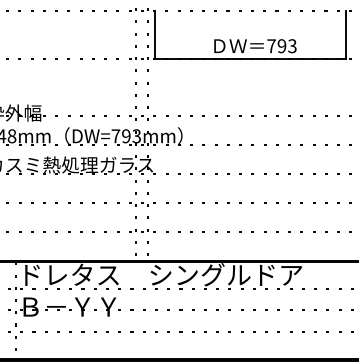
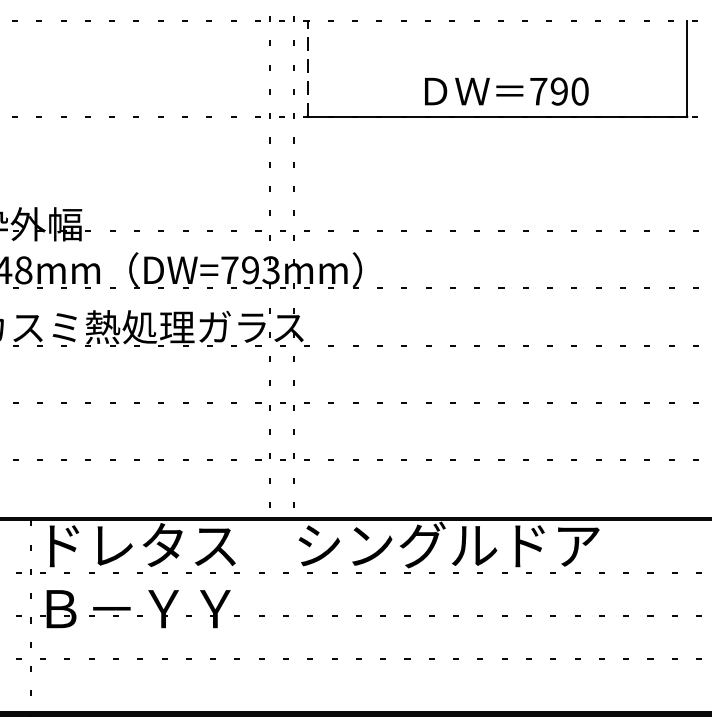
line: (155, 34) -> (308, 68), solid -> dashed
text: (292, 46) -> (580, 92), 793 -> 790

